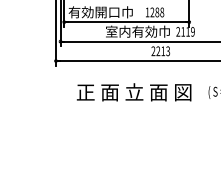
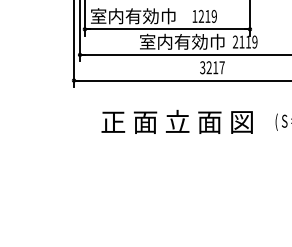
text: (94, 12) -> (124, 16), 有効開口巾 -> 室内有効巾
text: (159, 12) -> (210, 16), 1288 -> 1219
text: (160, 51) -> (212, 67), 2213 -> 3217

